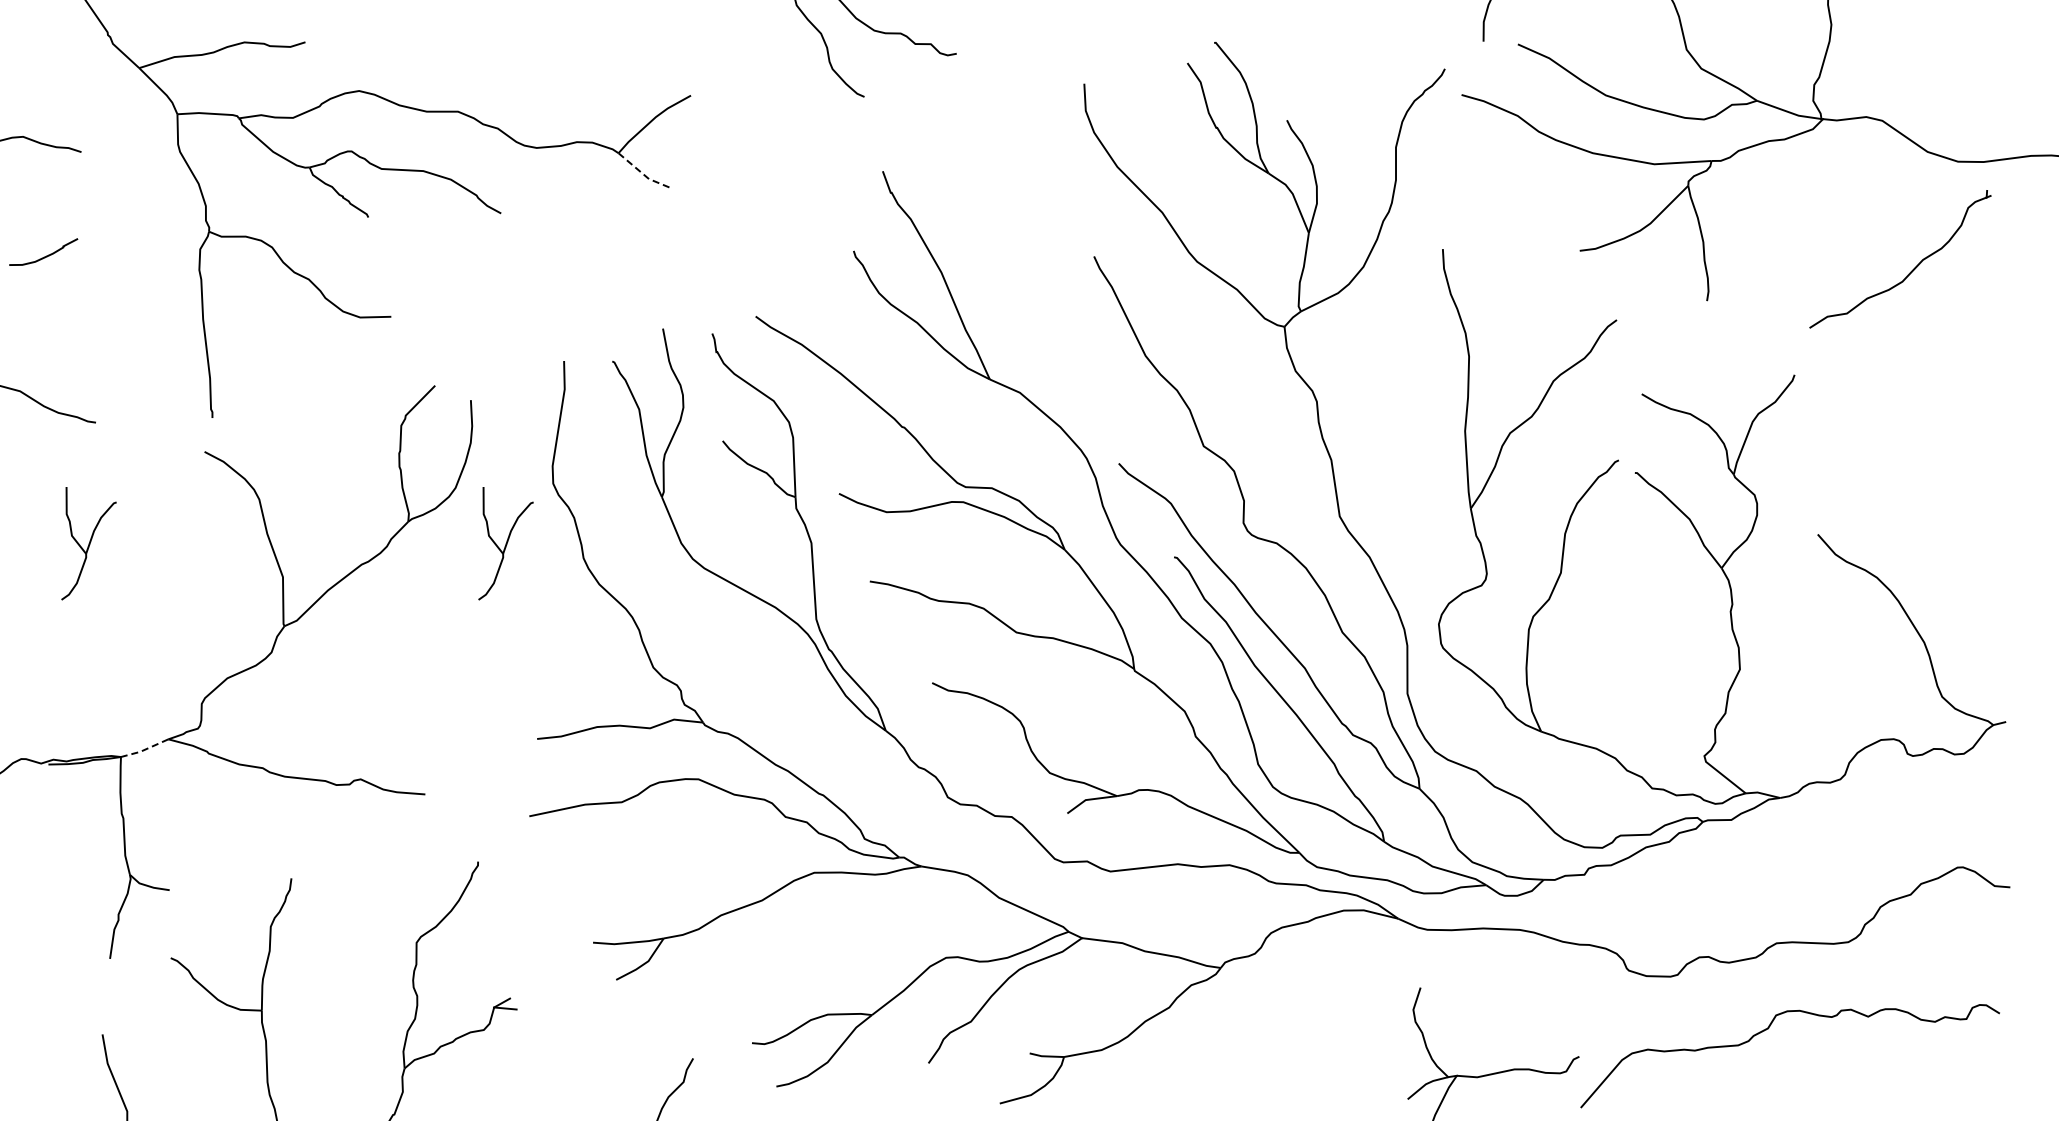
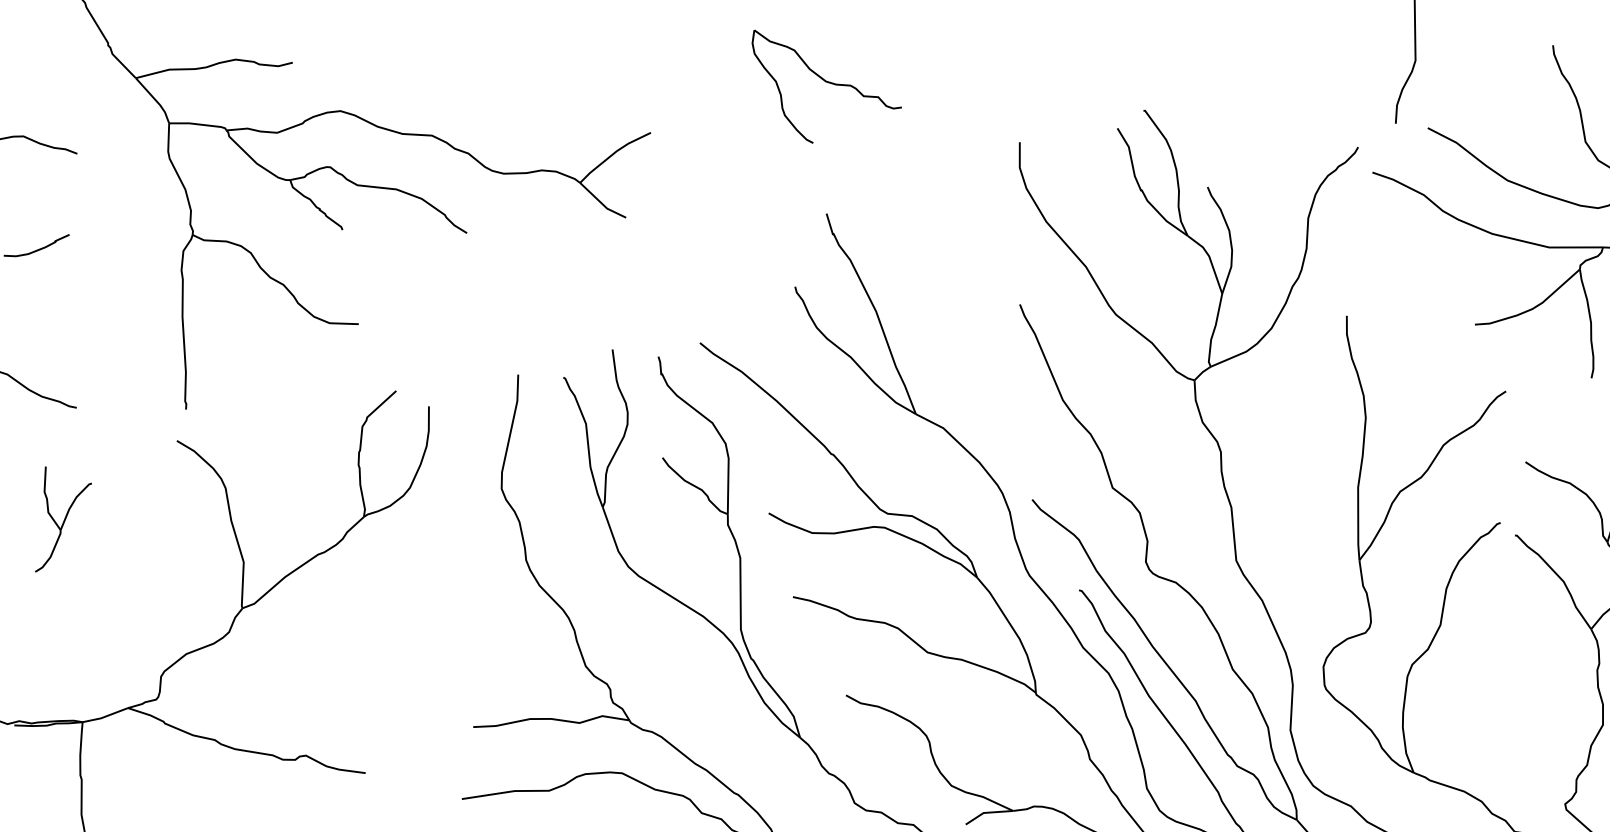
line: (642, 173) -> (601, 203), dashed -> solid
part: (505, 543) -> (453, 542), removed
line: (144, 749) -> (105, 716), dashed -> solid

